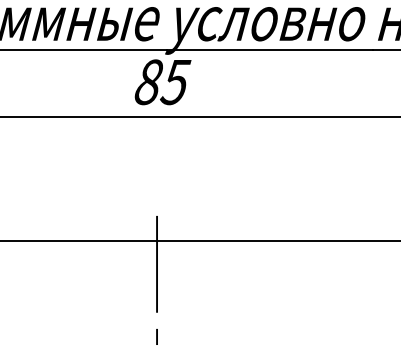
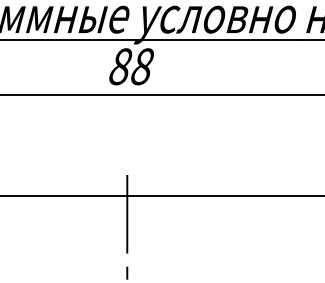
text: (174, 81) -> (141, 66), 85 -> 88

